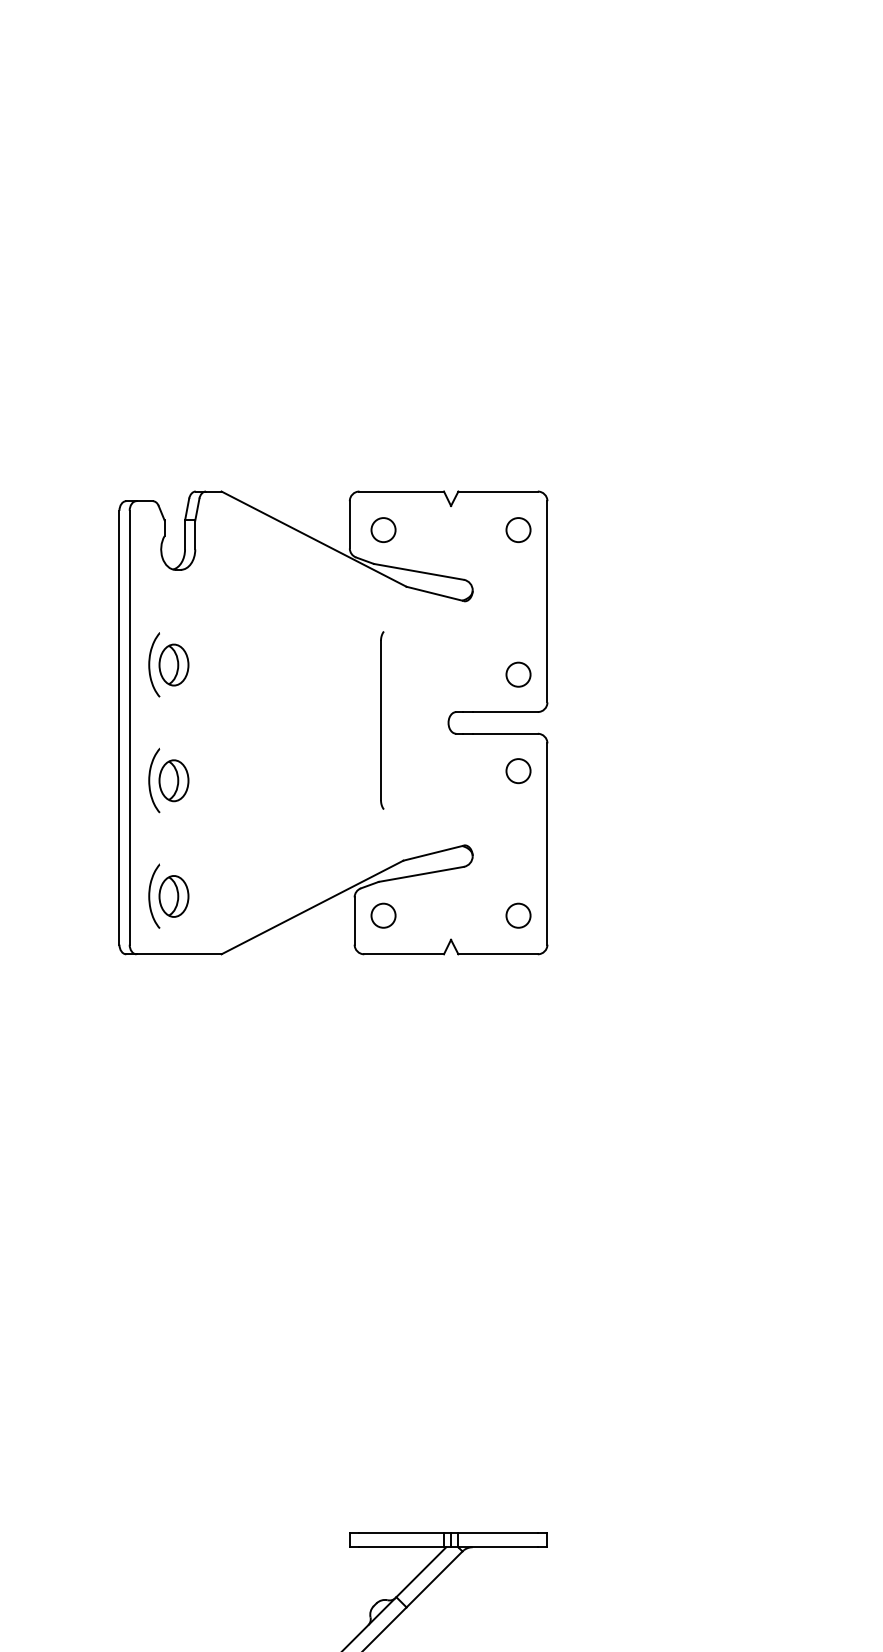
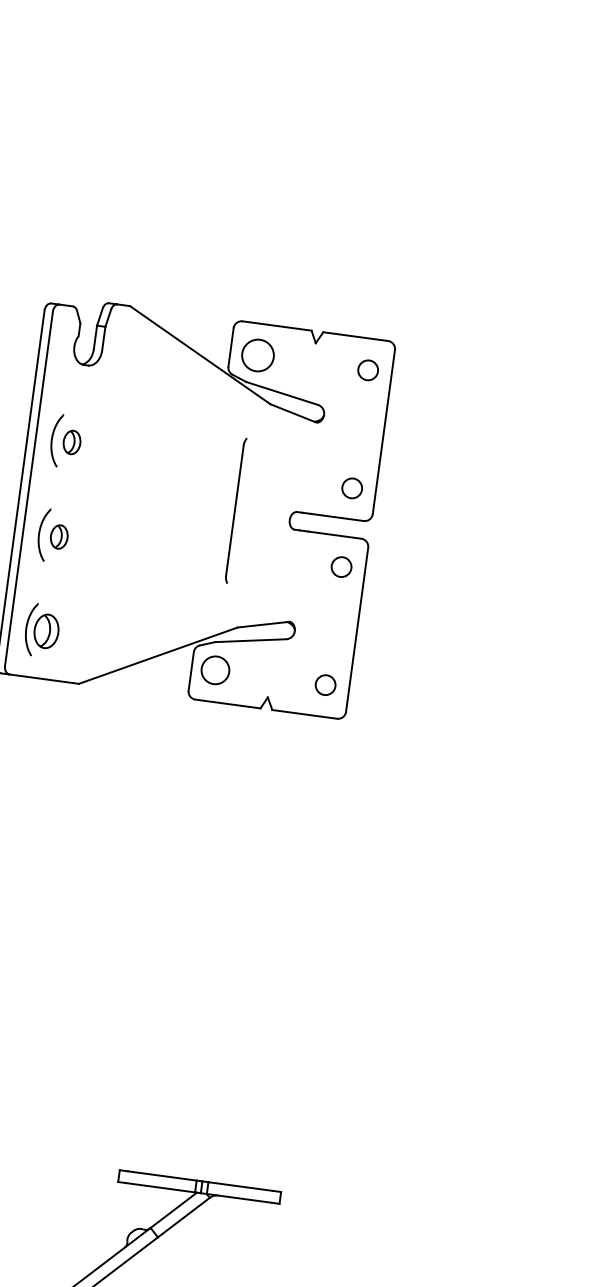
circle: (383, 529) -> (258, 354), size x1.6
part: (173, 664) -> (71, 441), size x0.7
part: (173, 780) -> (58, 536), size x0.7
circle: (383, 915) -> (215, 670), size x1.4

